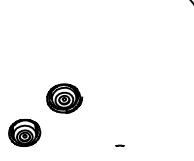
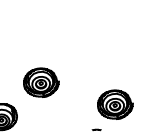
part: (138, 120) -> (115, 104), added

